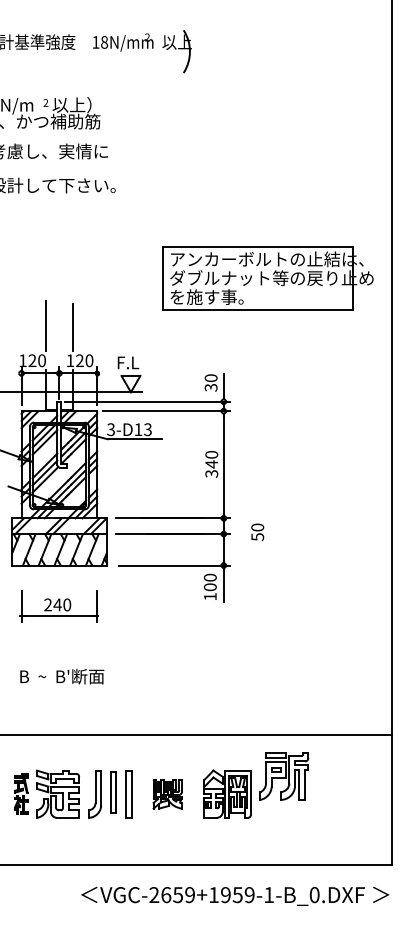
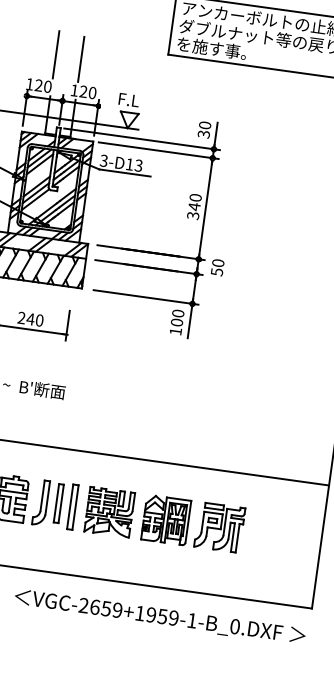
text: (257, 532) -> (217, 267), moved
part: (284, 776) -> (219, 527), moved
part: (167, 794) -> (109, 512), size x1.67

